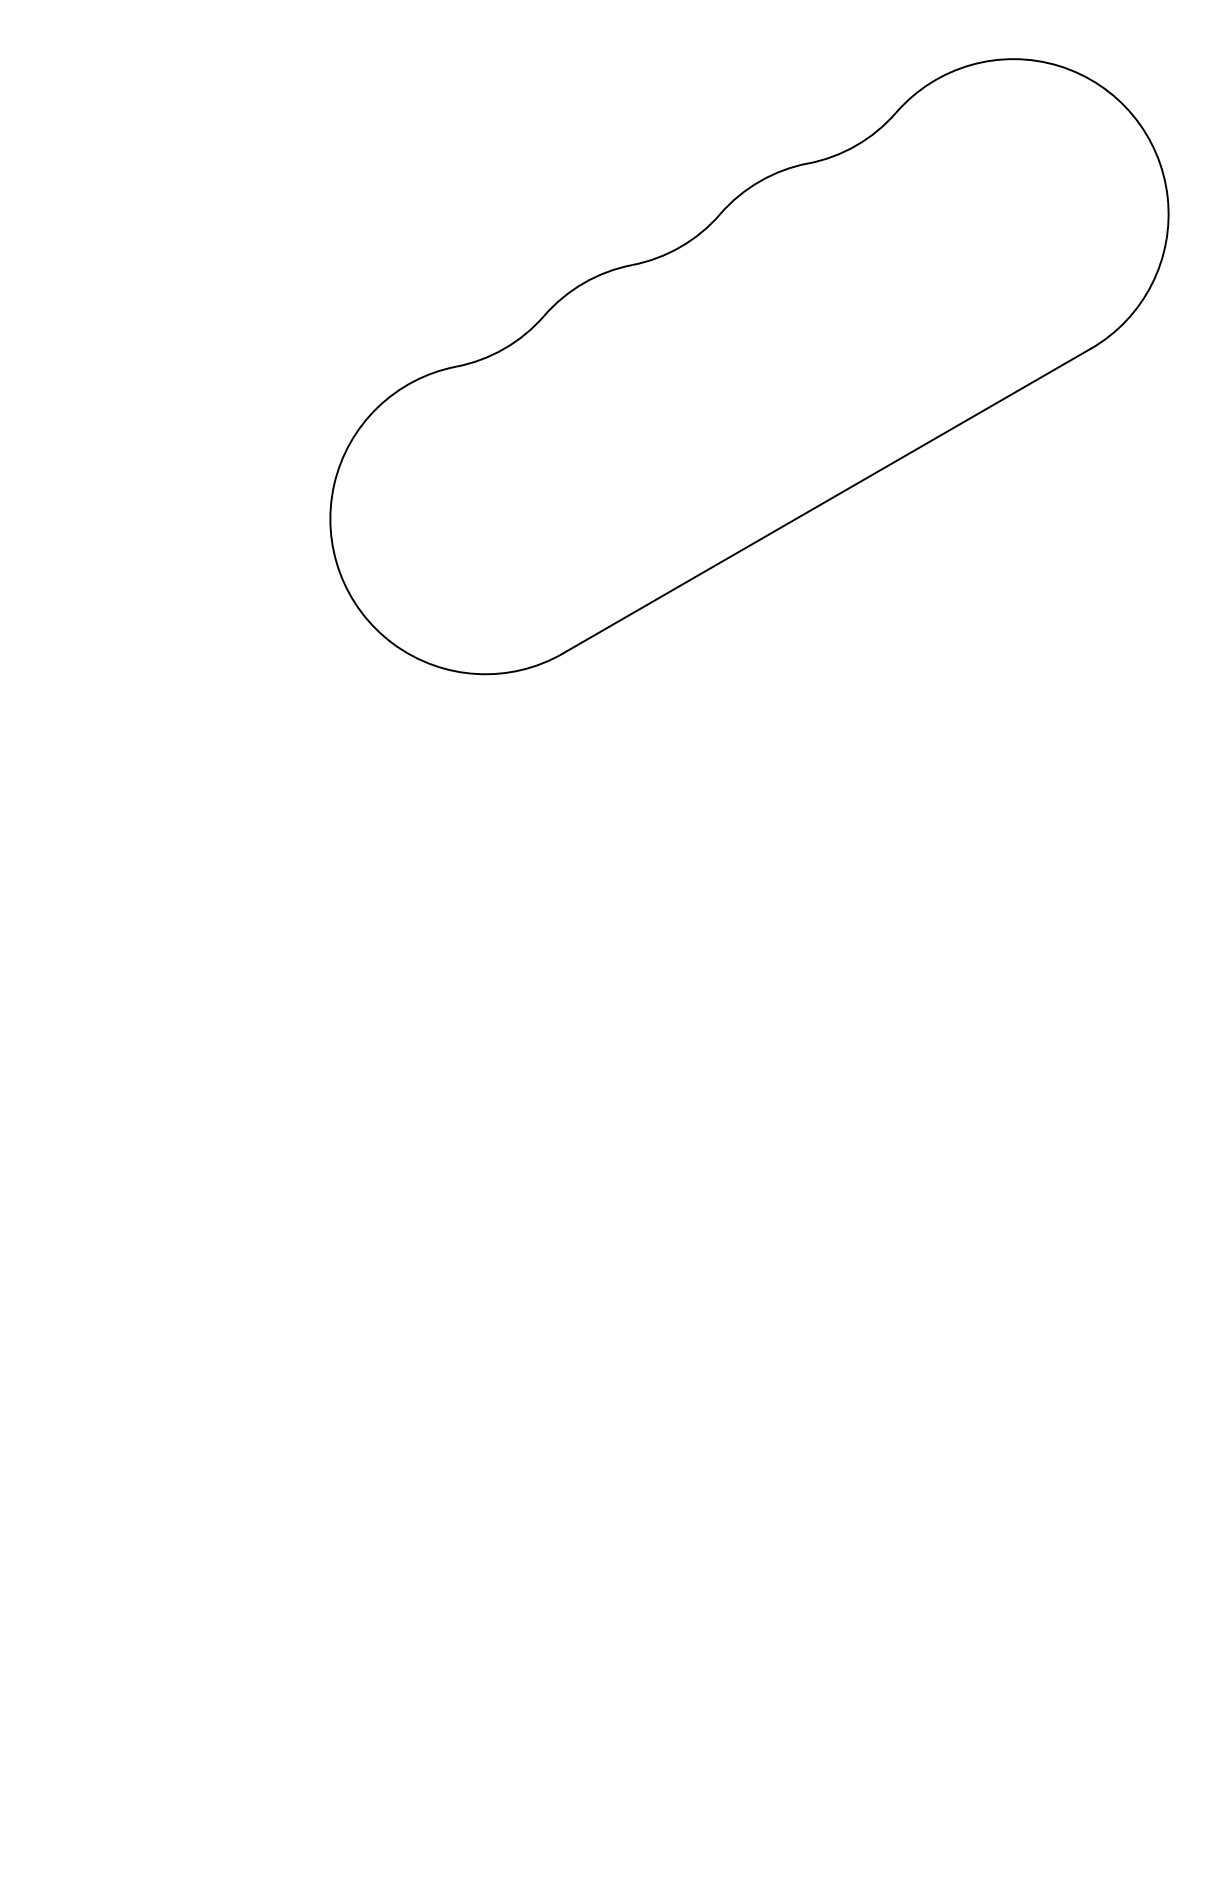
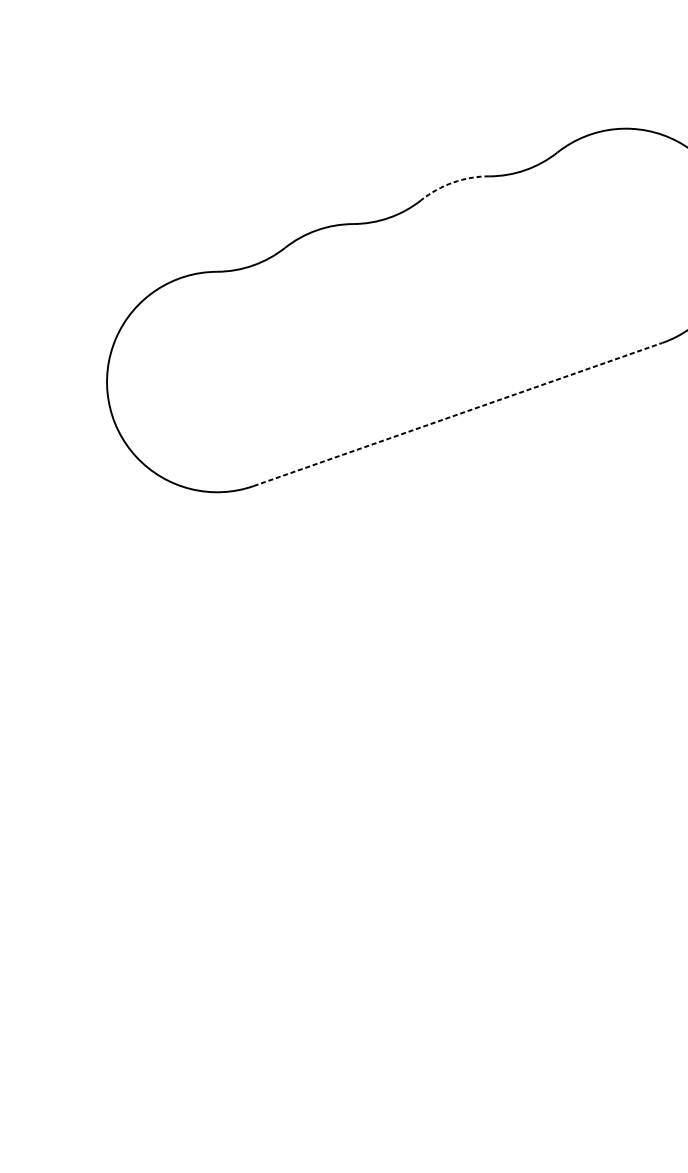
arc: (759, 181) -> (453, 182), solid -> dashed
line: (827, 501) -> (458, 414), solid -> dashed

